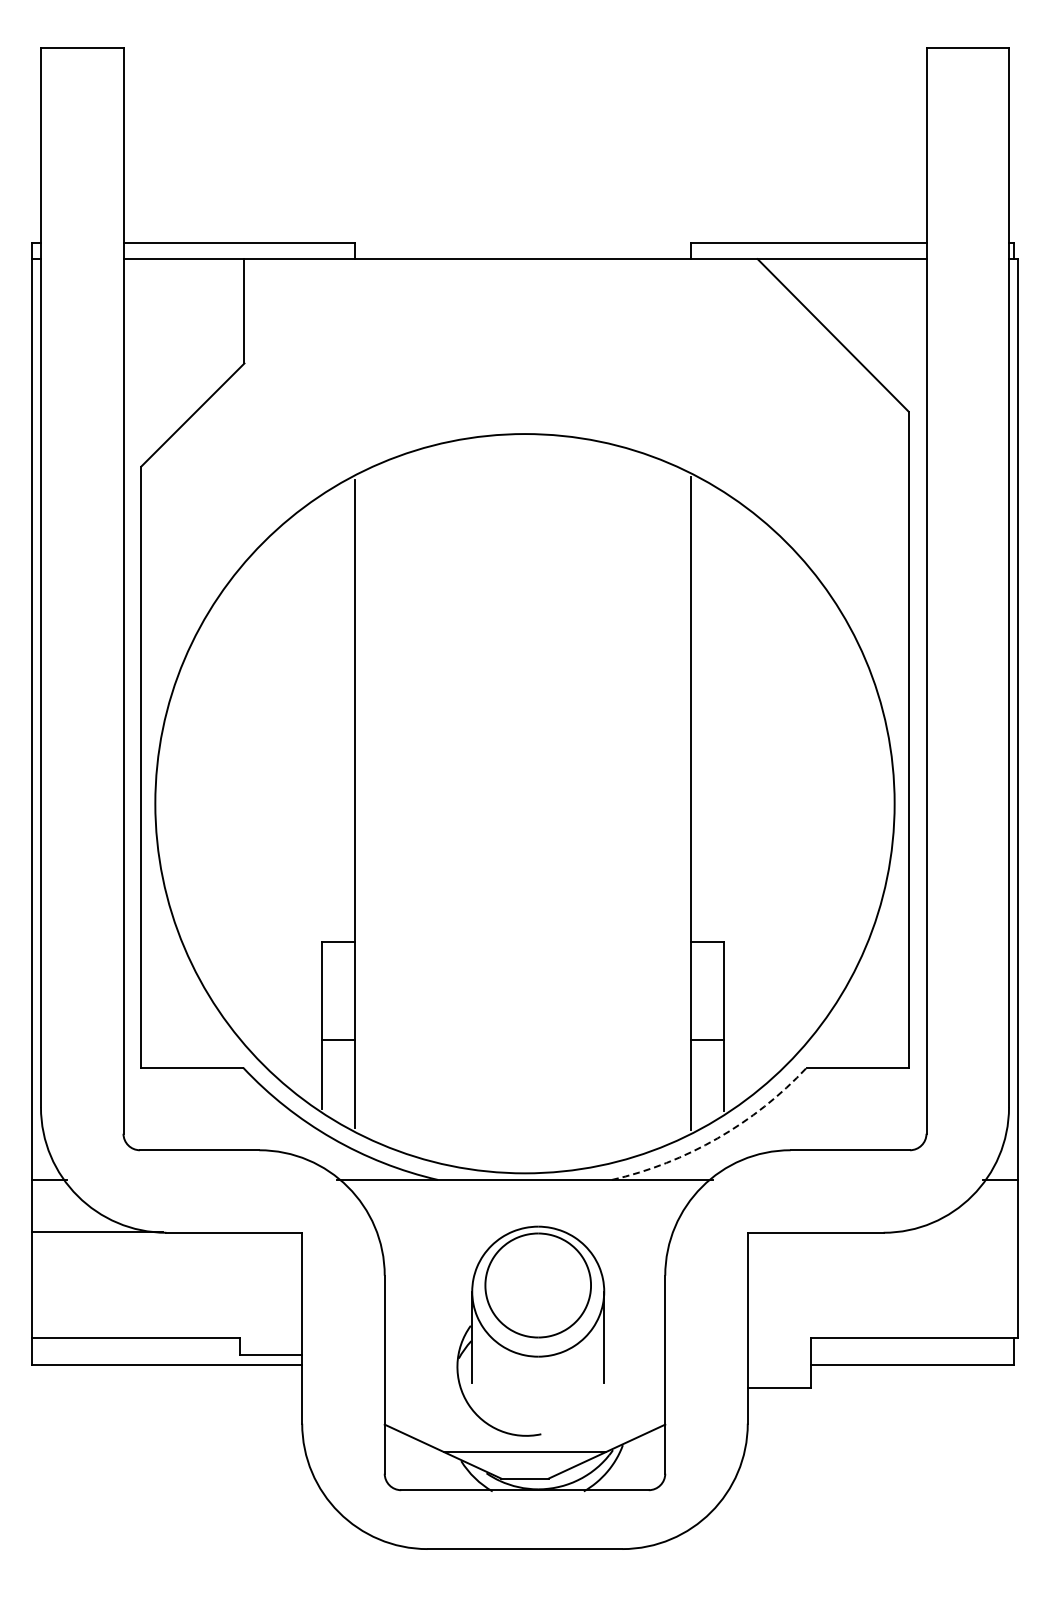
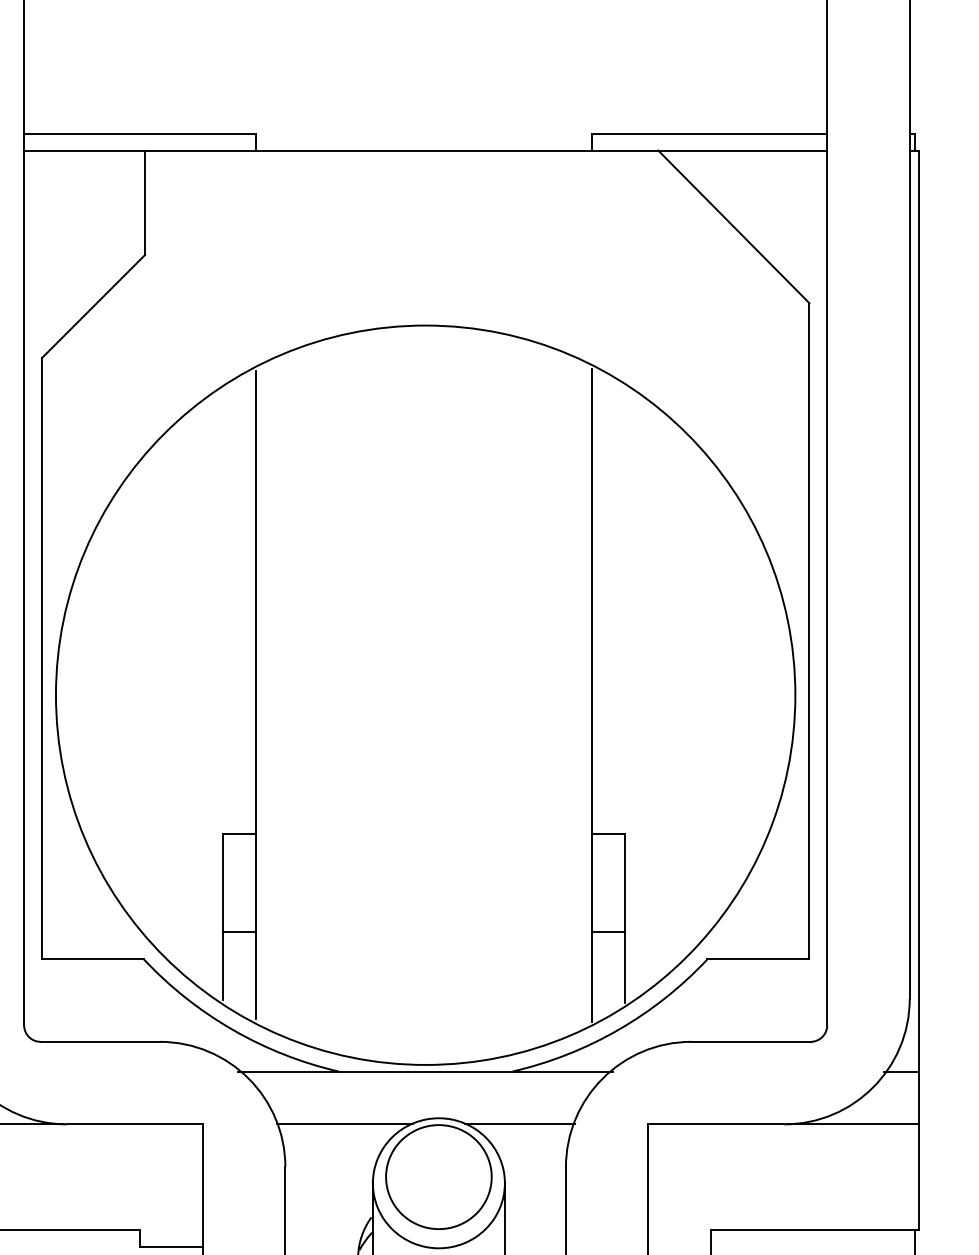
arc: (717, 1138) -> (618, 1030), dashed -> solid
line: (444, 1232) -> (345, 1124), added
line: (618, 1232) -> (519, 1124), added
line: (952, 1232) -> (853, 1124), added

